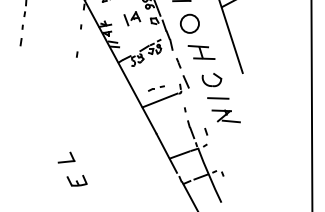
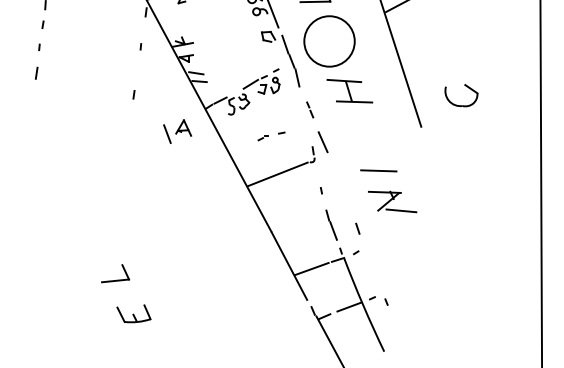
part: (132, 18) -> (177, 131), moved
circle: (189, 23) -> (328, 40), size x1.6
part: (211, 80) -> (460, 96), moved
part: (156, 88) -> (271, 136), moved

